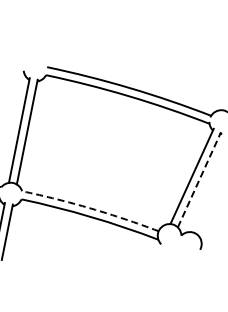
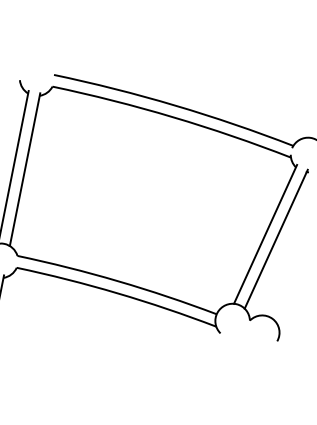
line: (199, 179) -> (276, 238), dashed -> solid
arc: (91, 208) -> (118, 281), dashed -> solid

